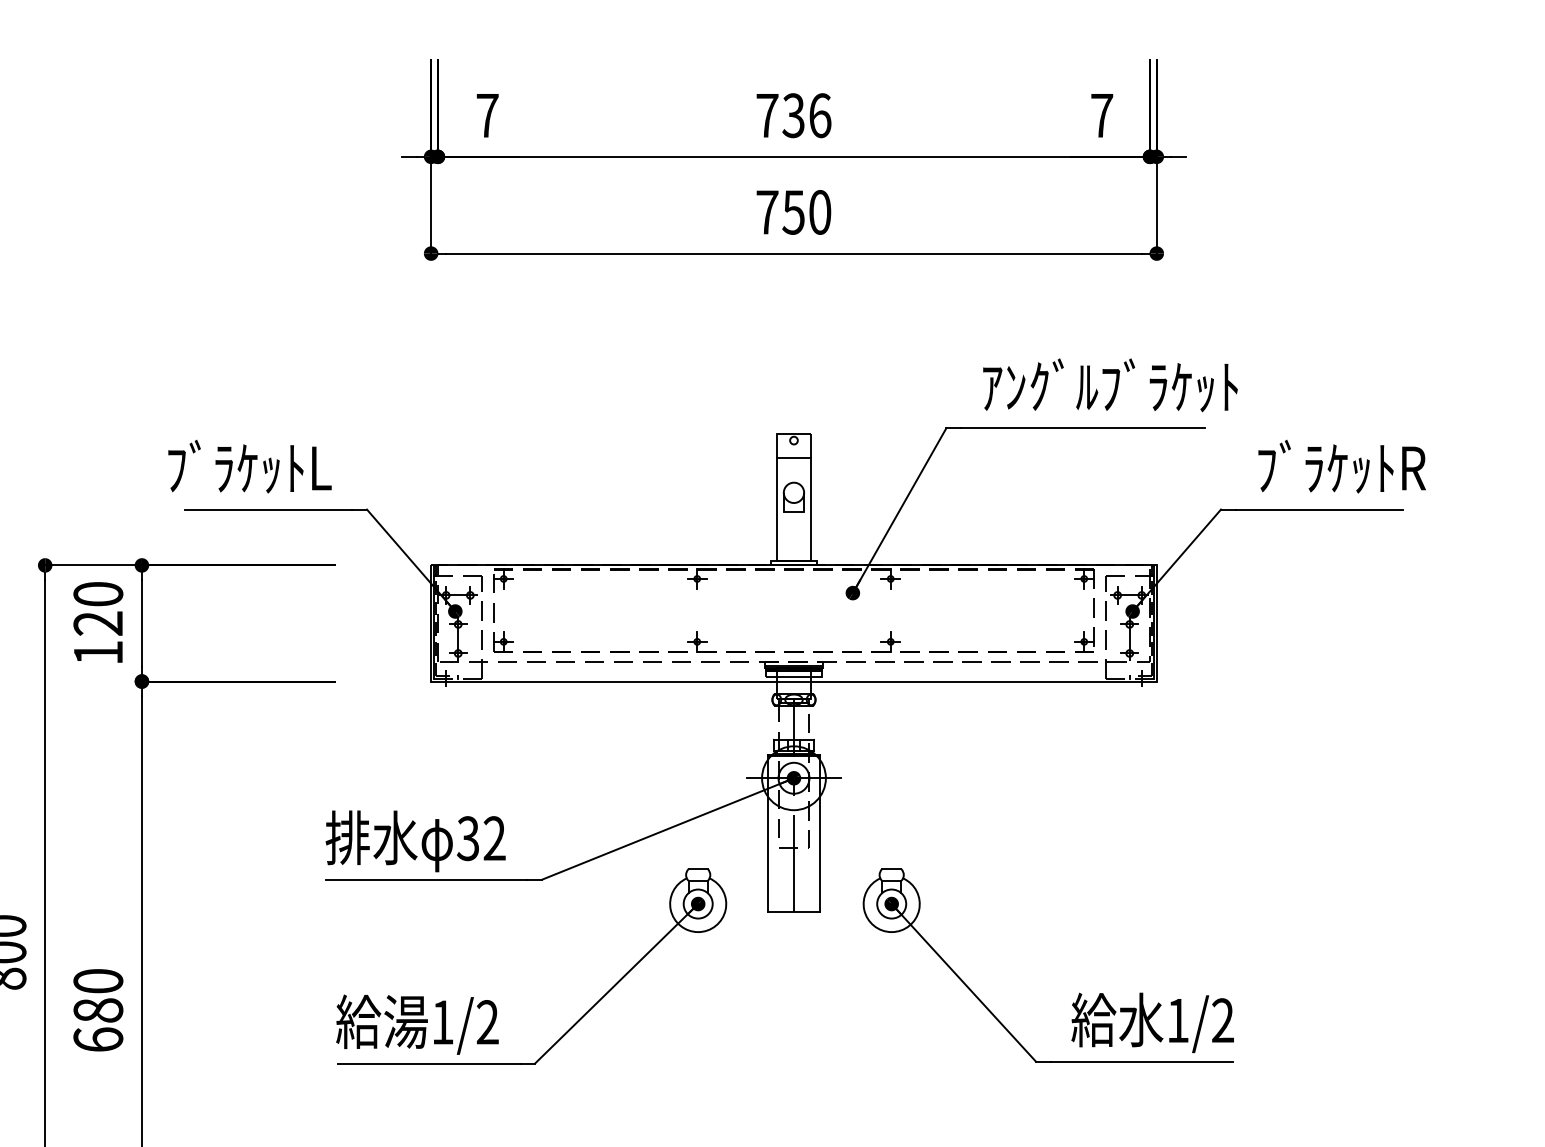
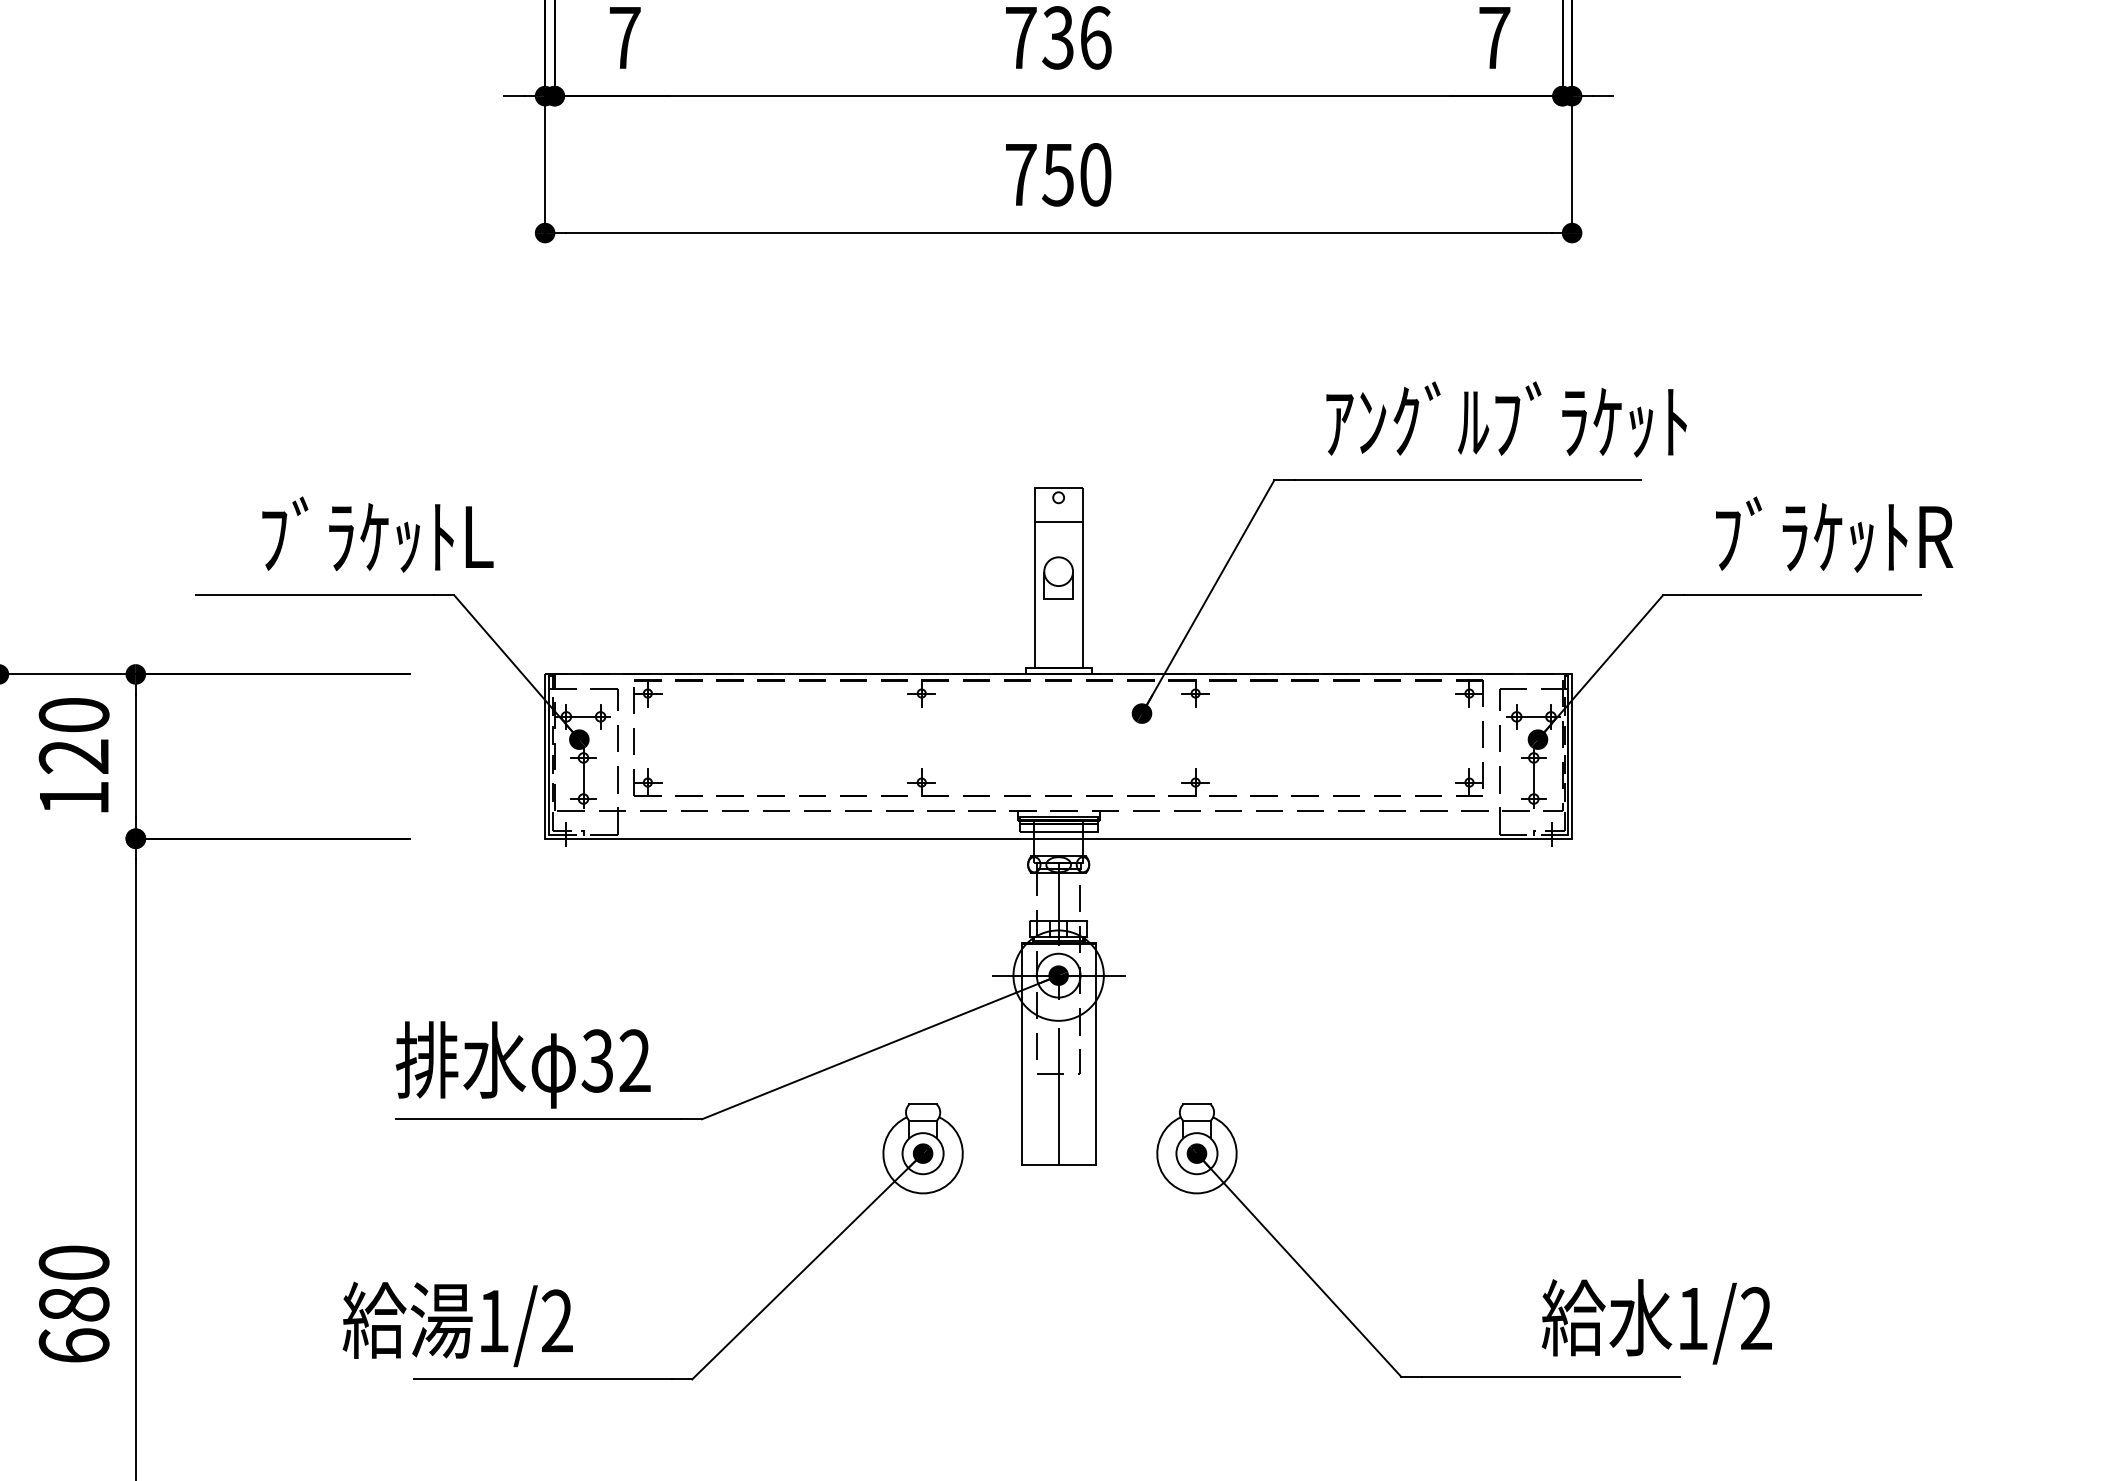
text: (249, 466) -> (377, 534), moved
text: (1152, 1022) -> (1656, 1321), moved
text: (417, 1024) -> (457, 1324), moved

